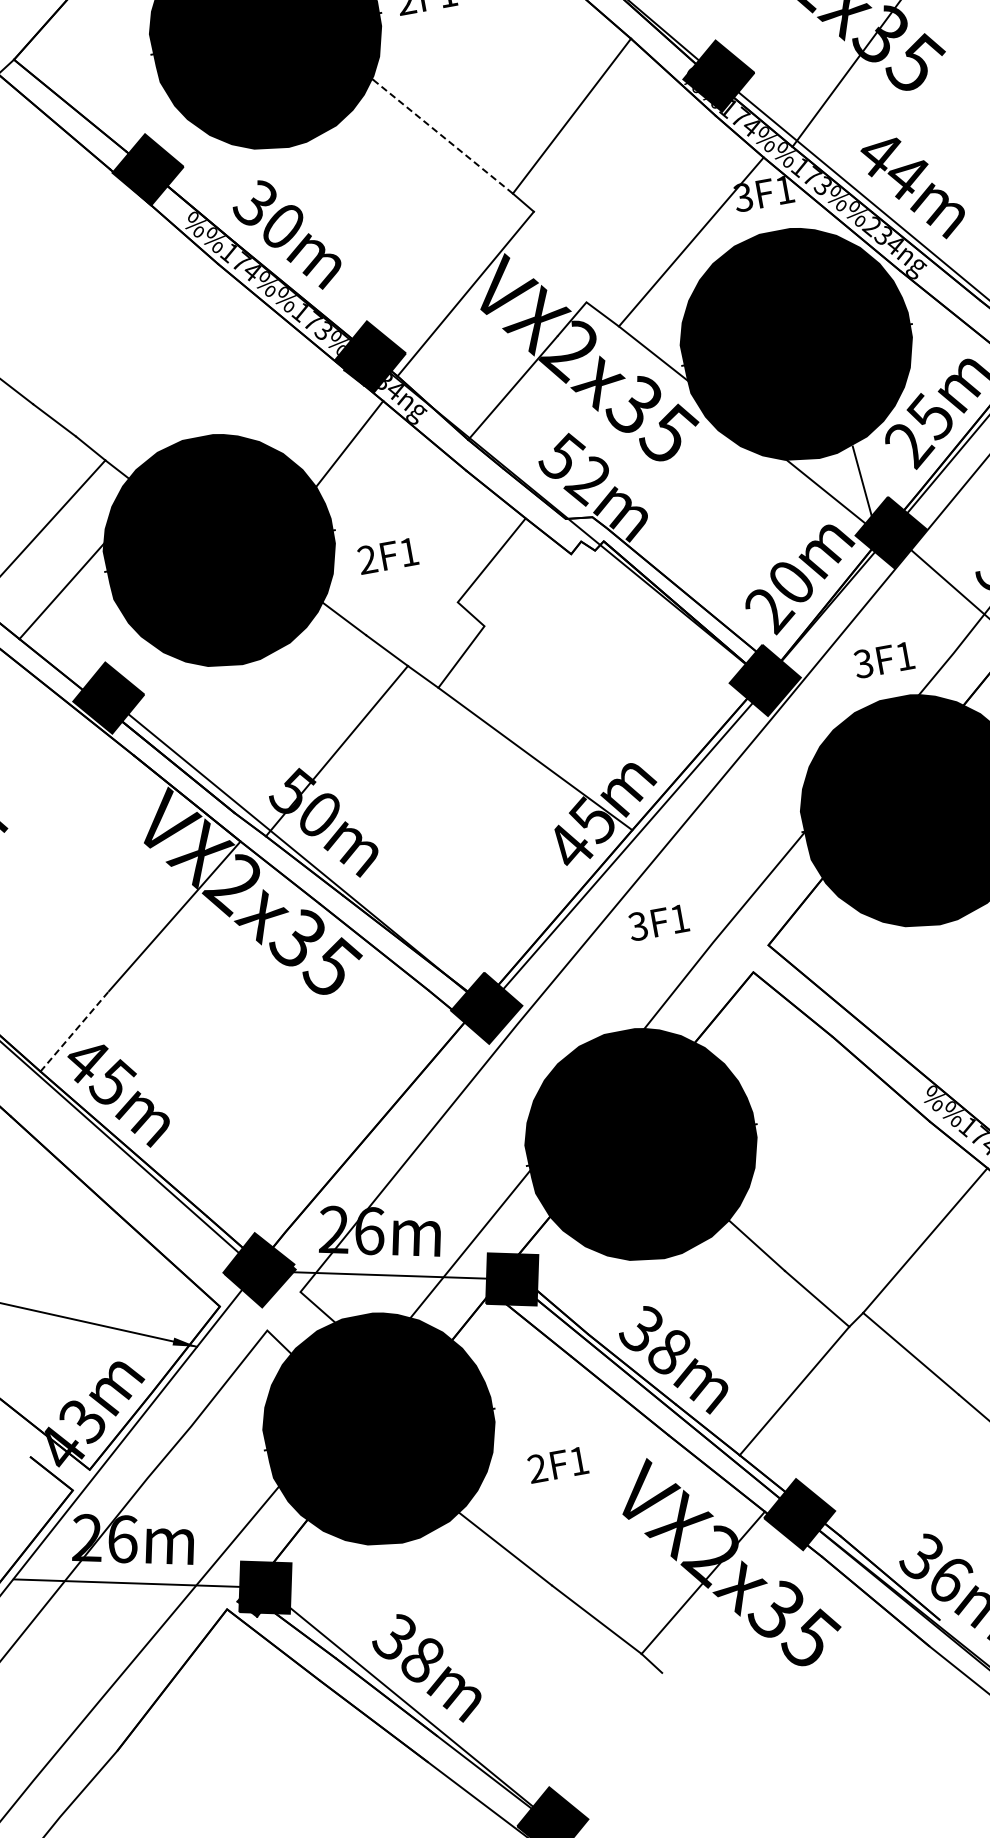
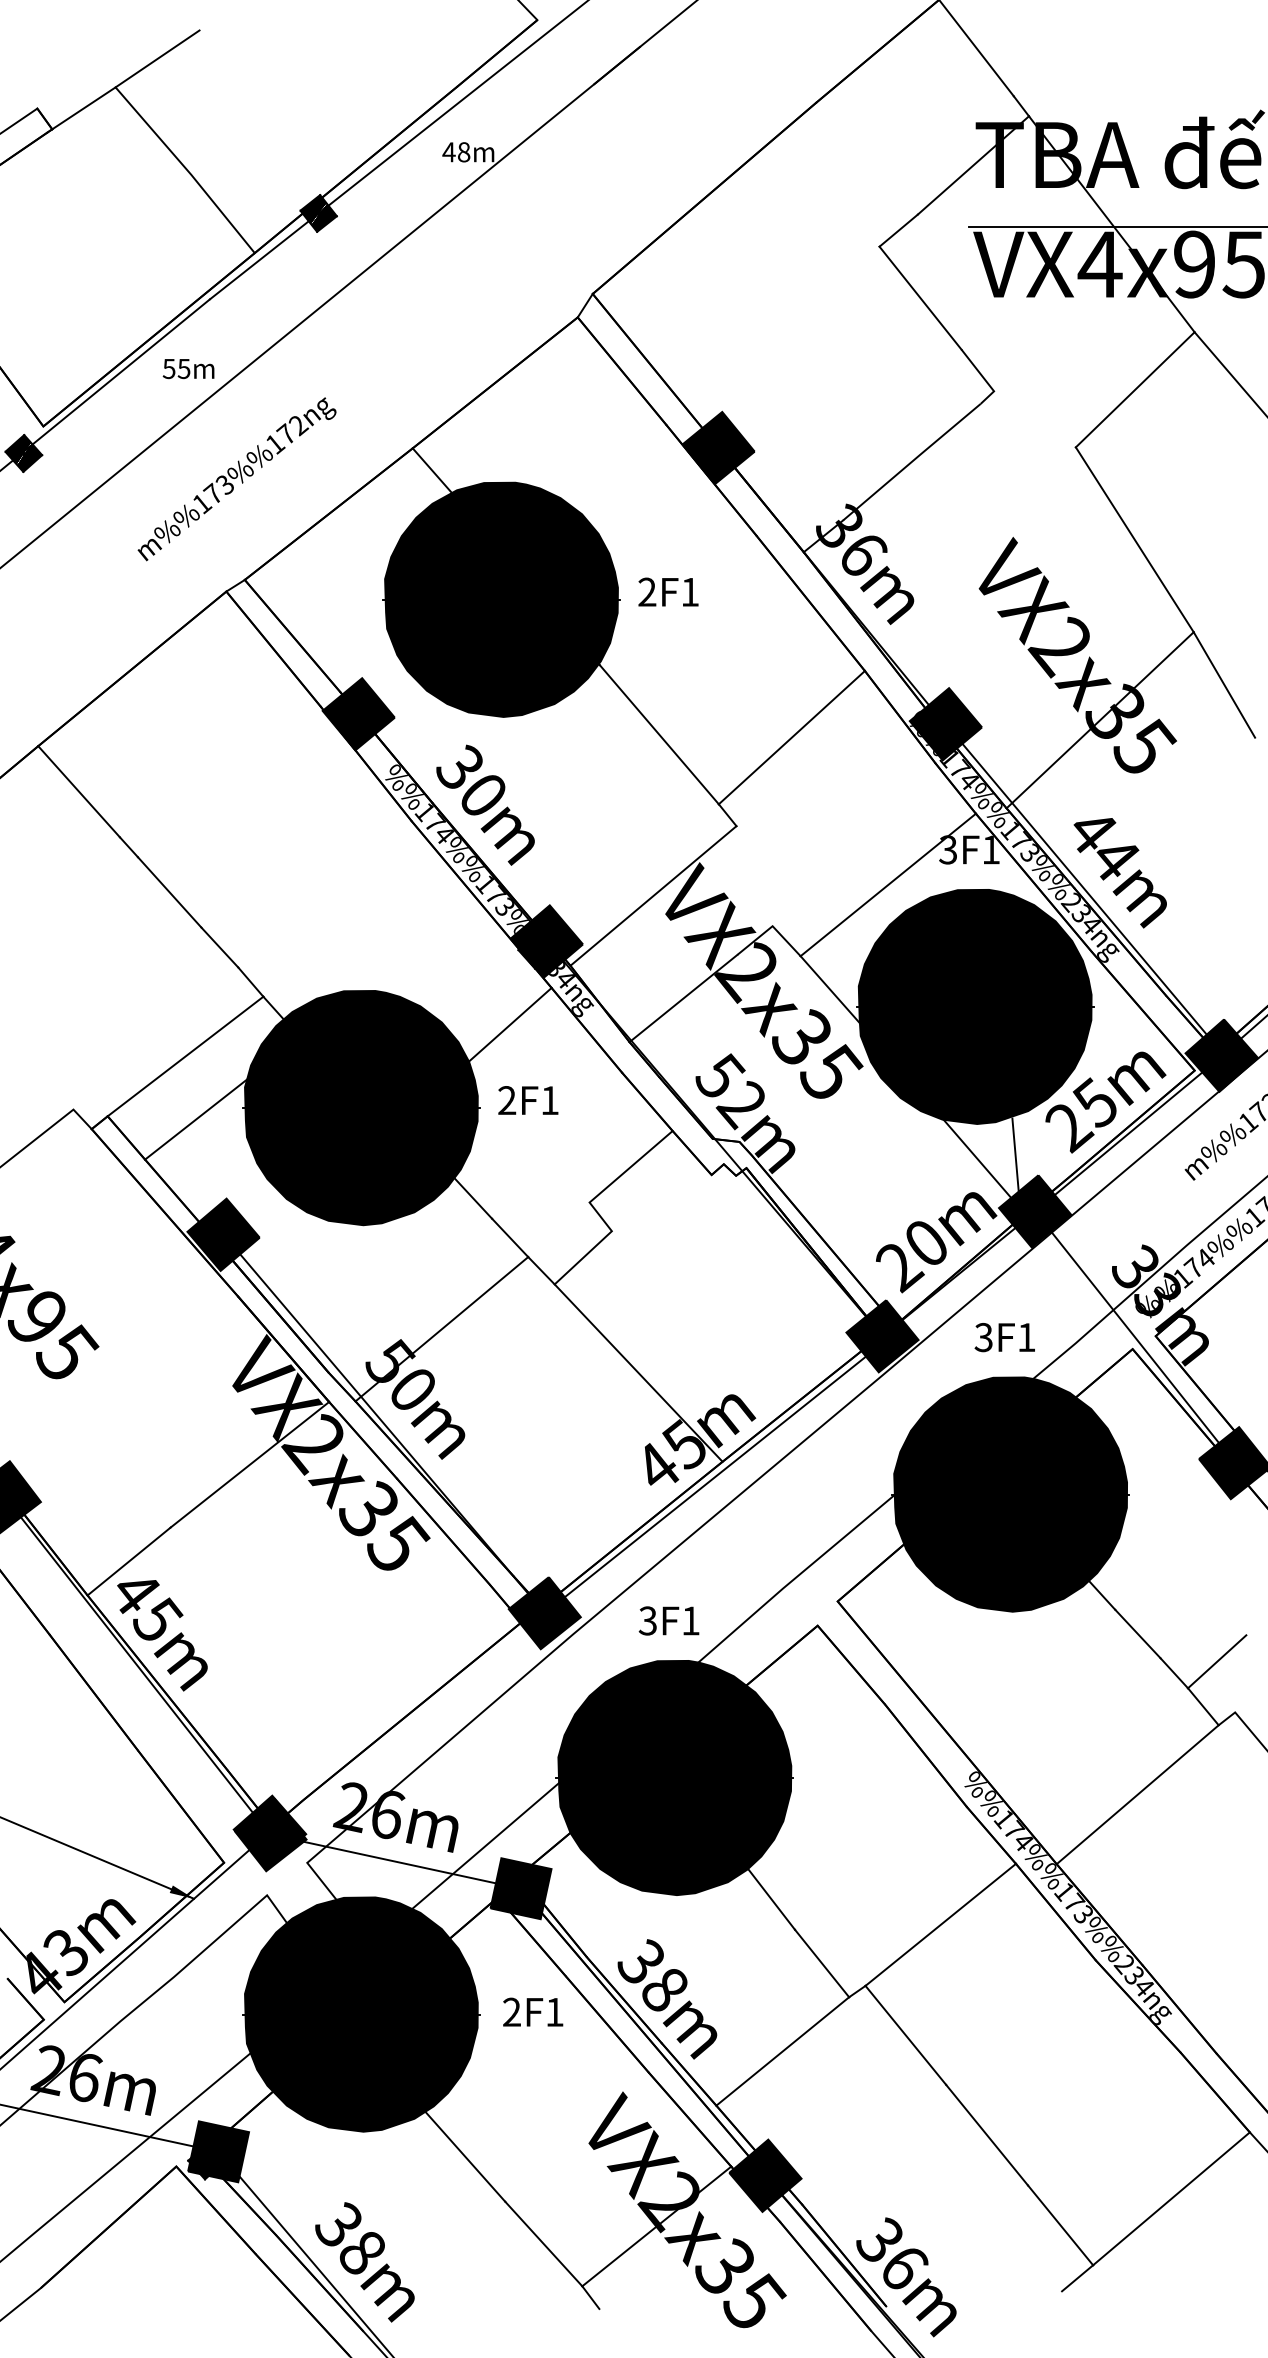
line: (443, 136) -> (659, 734), dashed -> solid
text: (388, 555) -> (528, 1100), moved
text: (658, 922) -> (668, 1620), moved
line: (75, 1031) -> (129, 1561), dashed -> solid
text: (558, 1464) -> (533, 2011), moved

